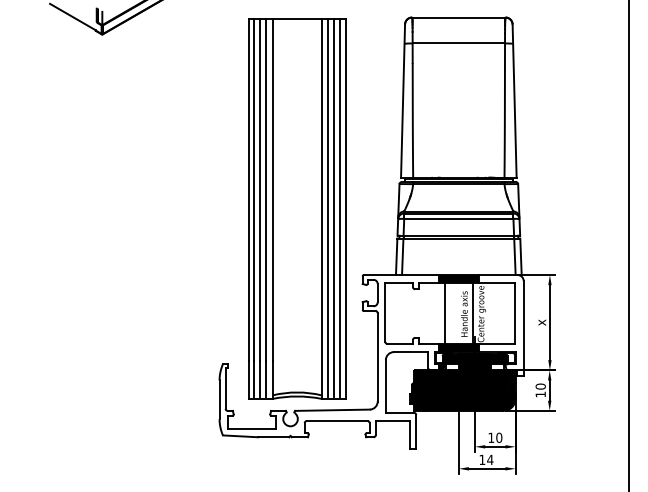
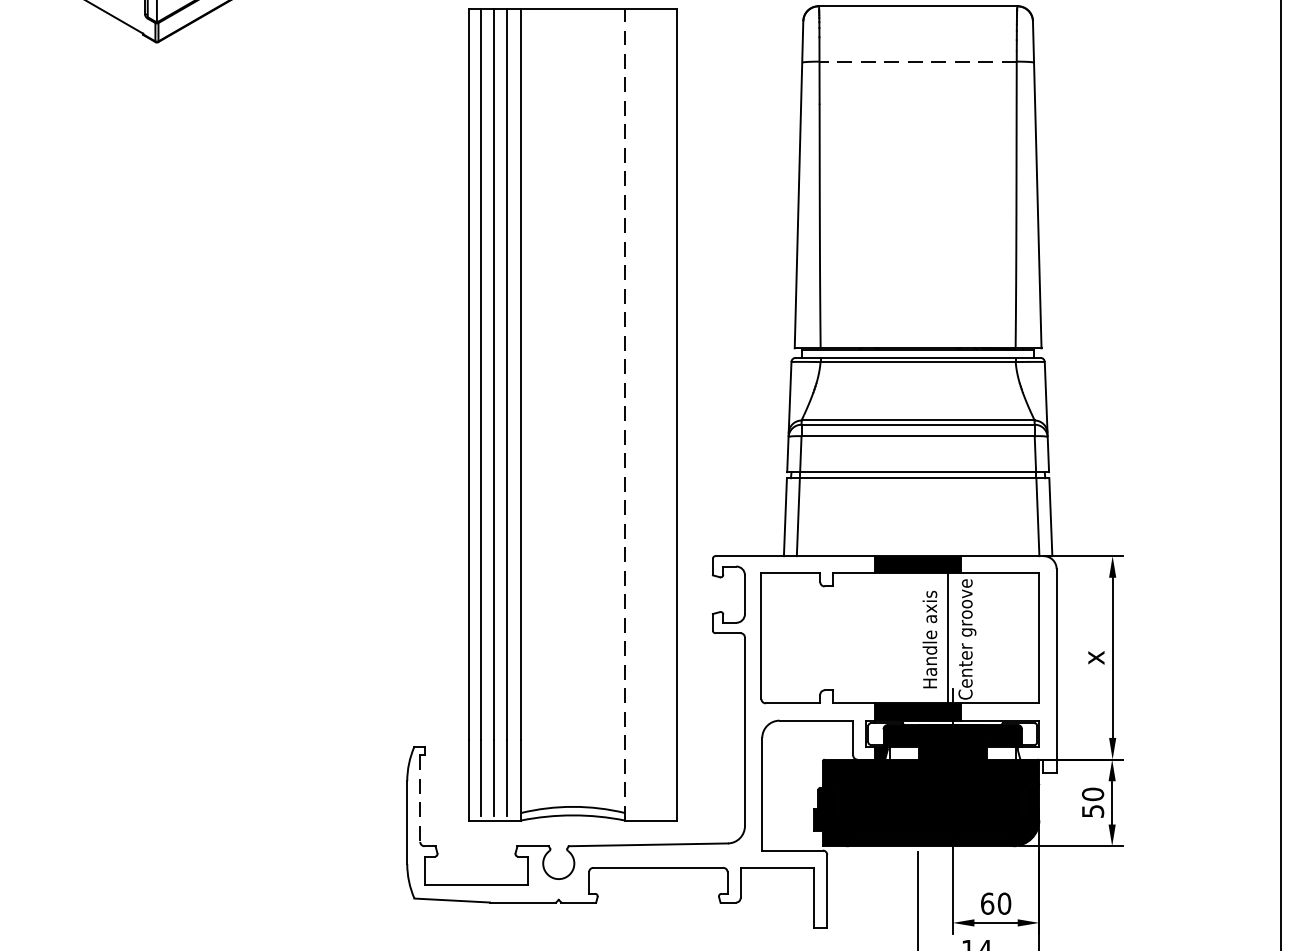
line: (458, 43) -> (917, 61), solid -> dashed
line: (327, 207) -> (637, 411), removed
line: (333, 207) -> (650, 411), removed
line: (339, 207) -> (663, 411), removed
line: (321, 208) -> (624, 414), solid -> dashed
line: (444, 313) -> (887, 638), removed
line: (225, 389) -> (419, 800), solid -> dashed
text: (540, 394) -> (1092, 811), 10 -> 50
text: (491, 437) -> (987, 903), 10 -> 60

